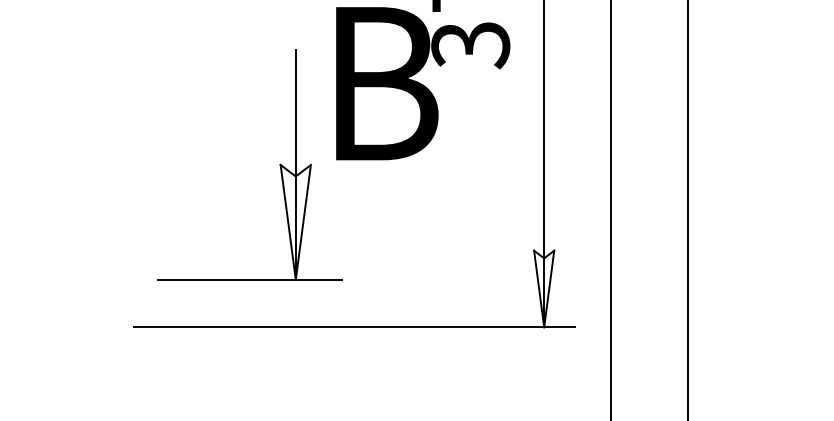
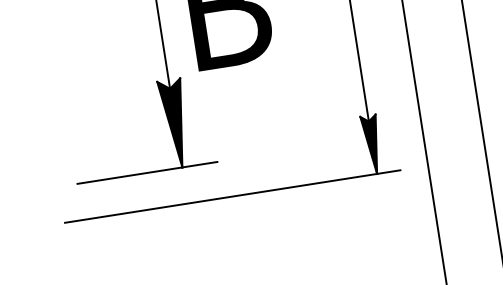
fill: (295, 222) -> (175, 123), added
fill: (544, 288) -> (372, 144), added

